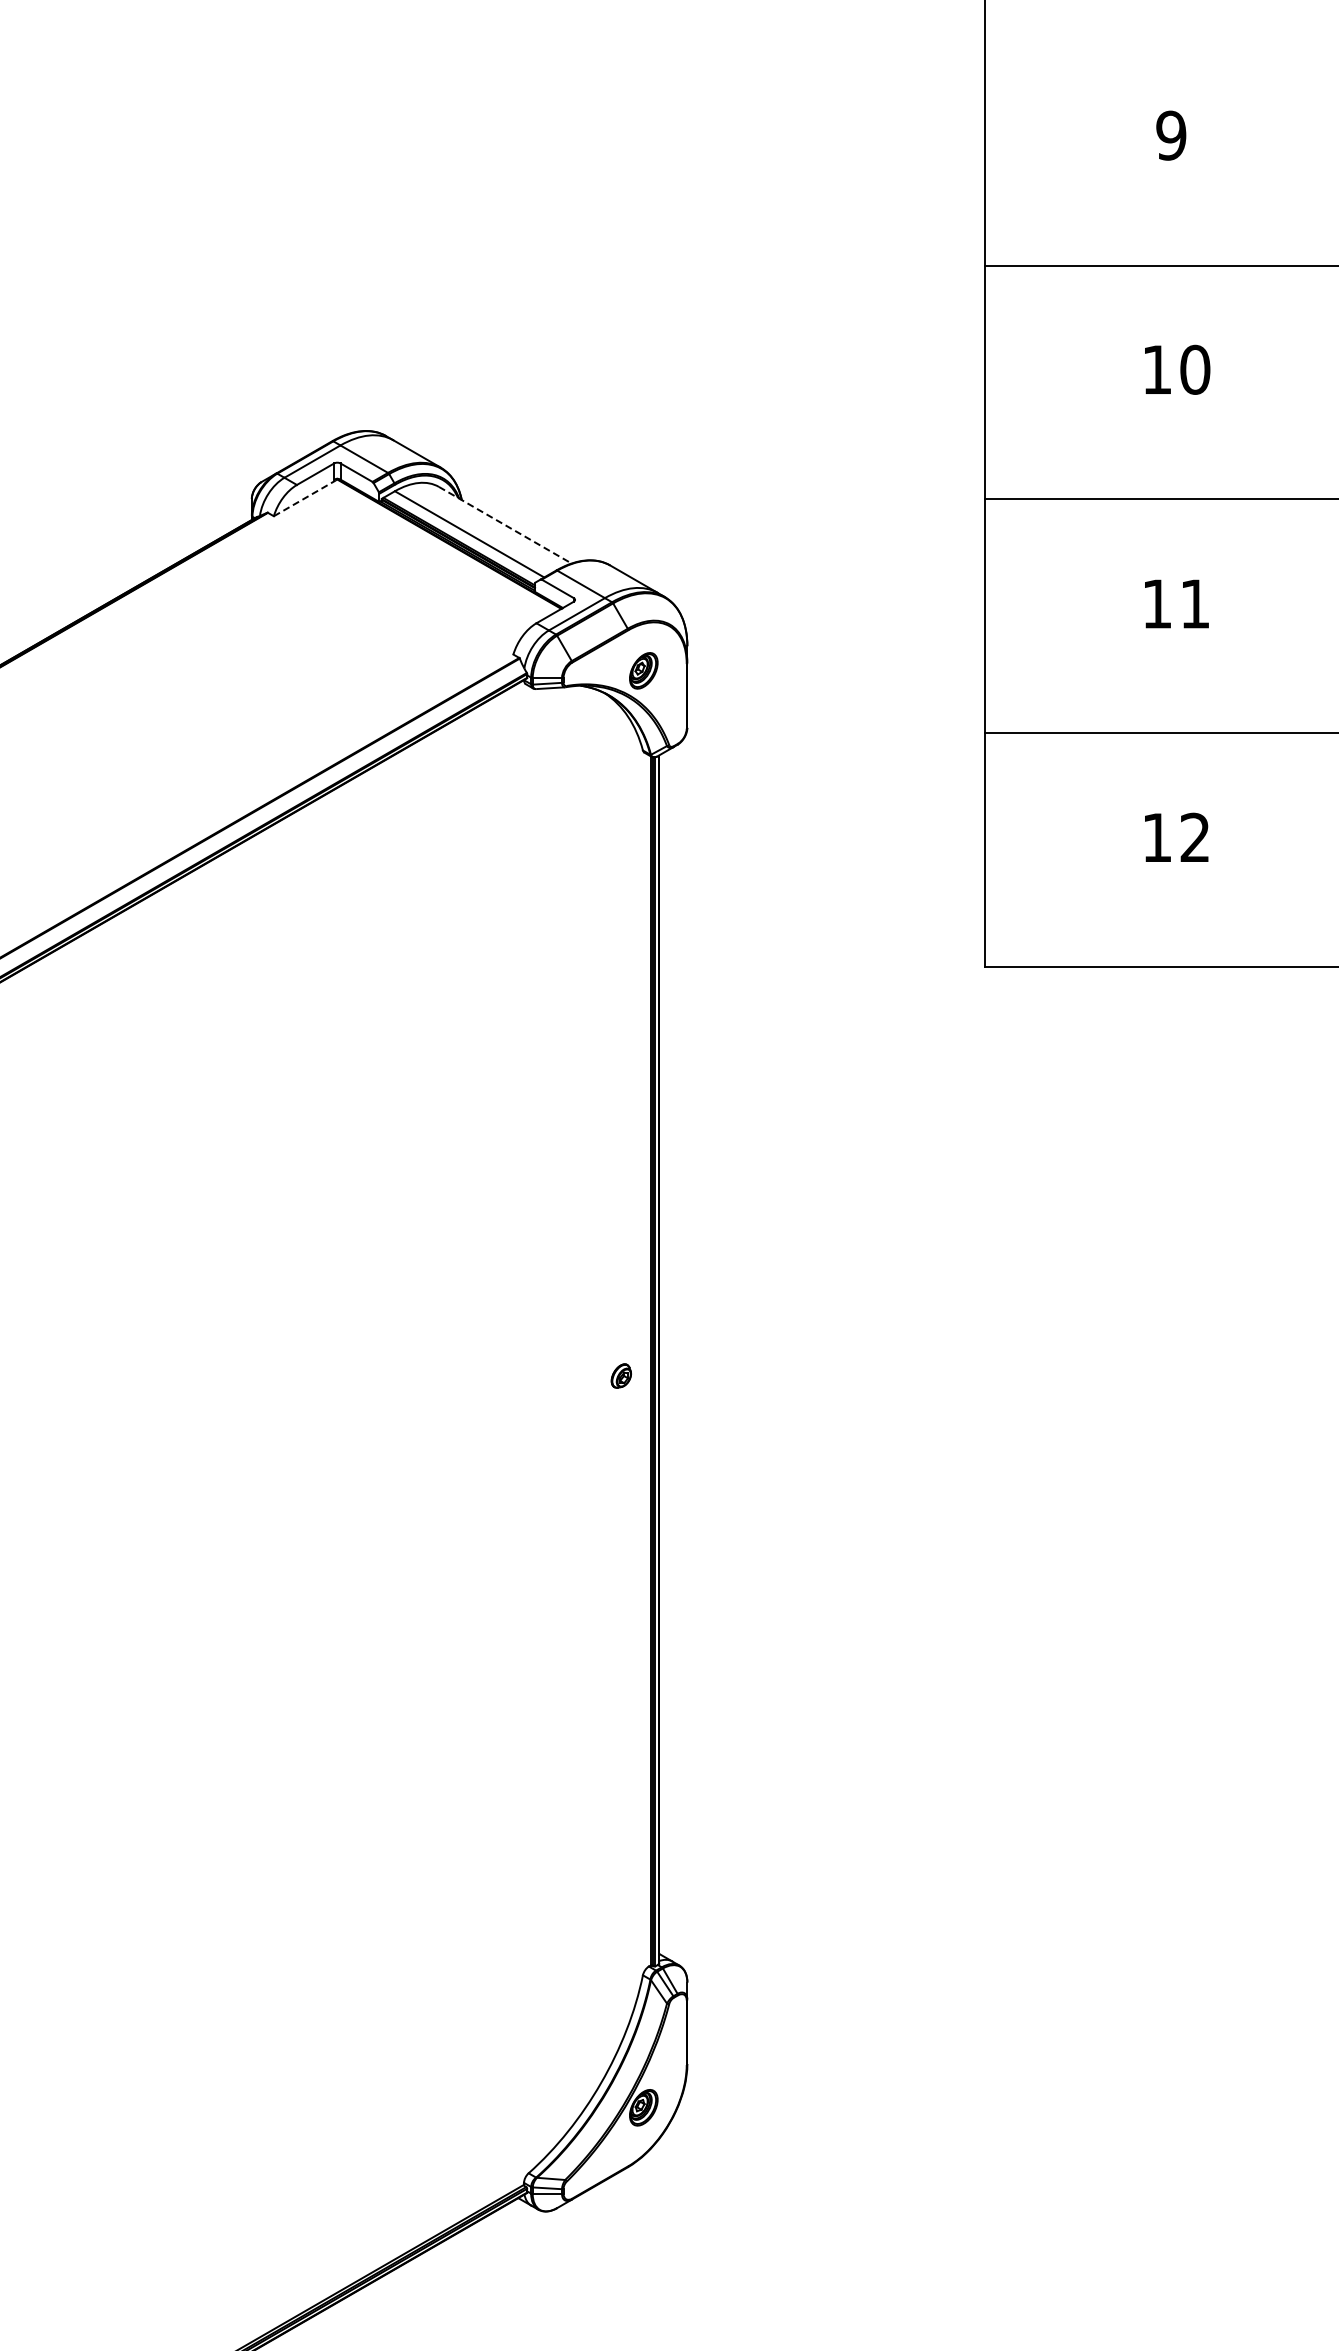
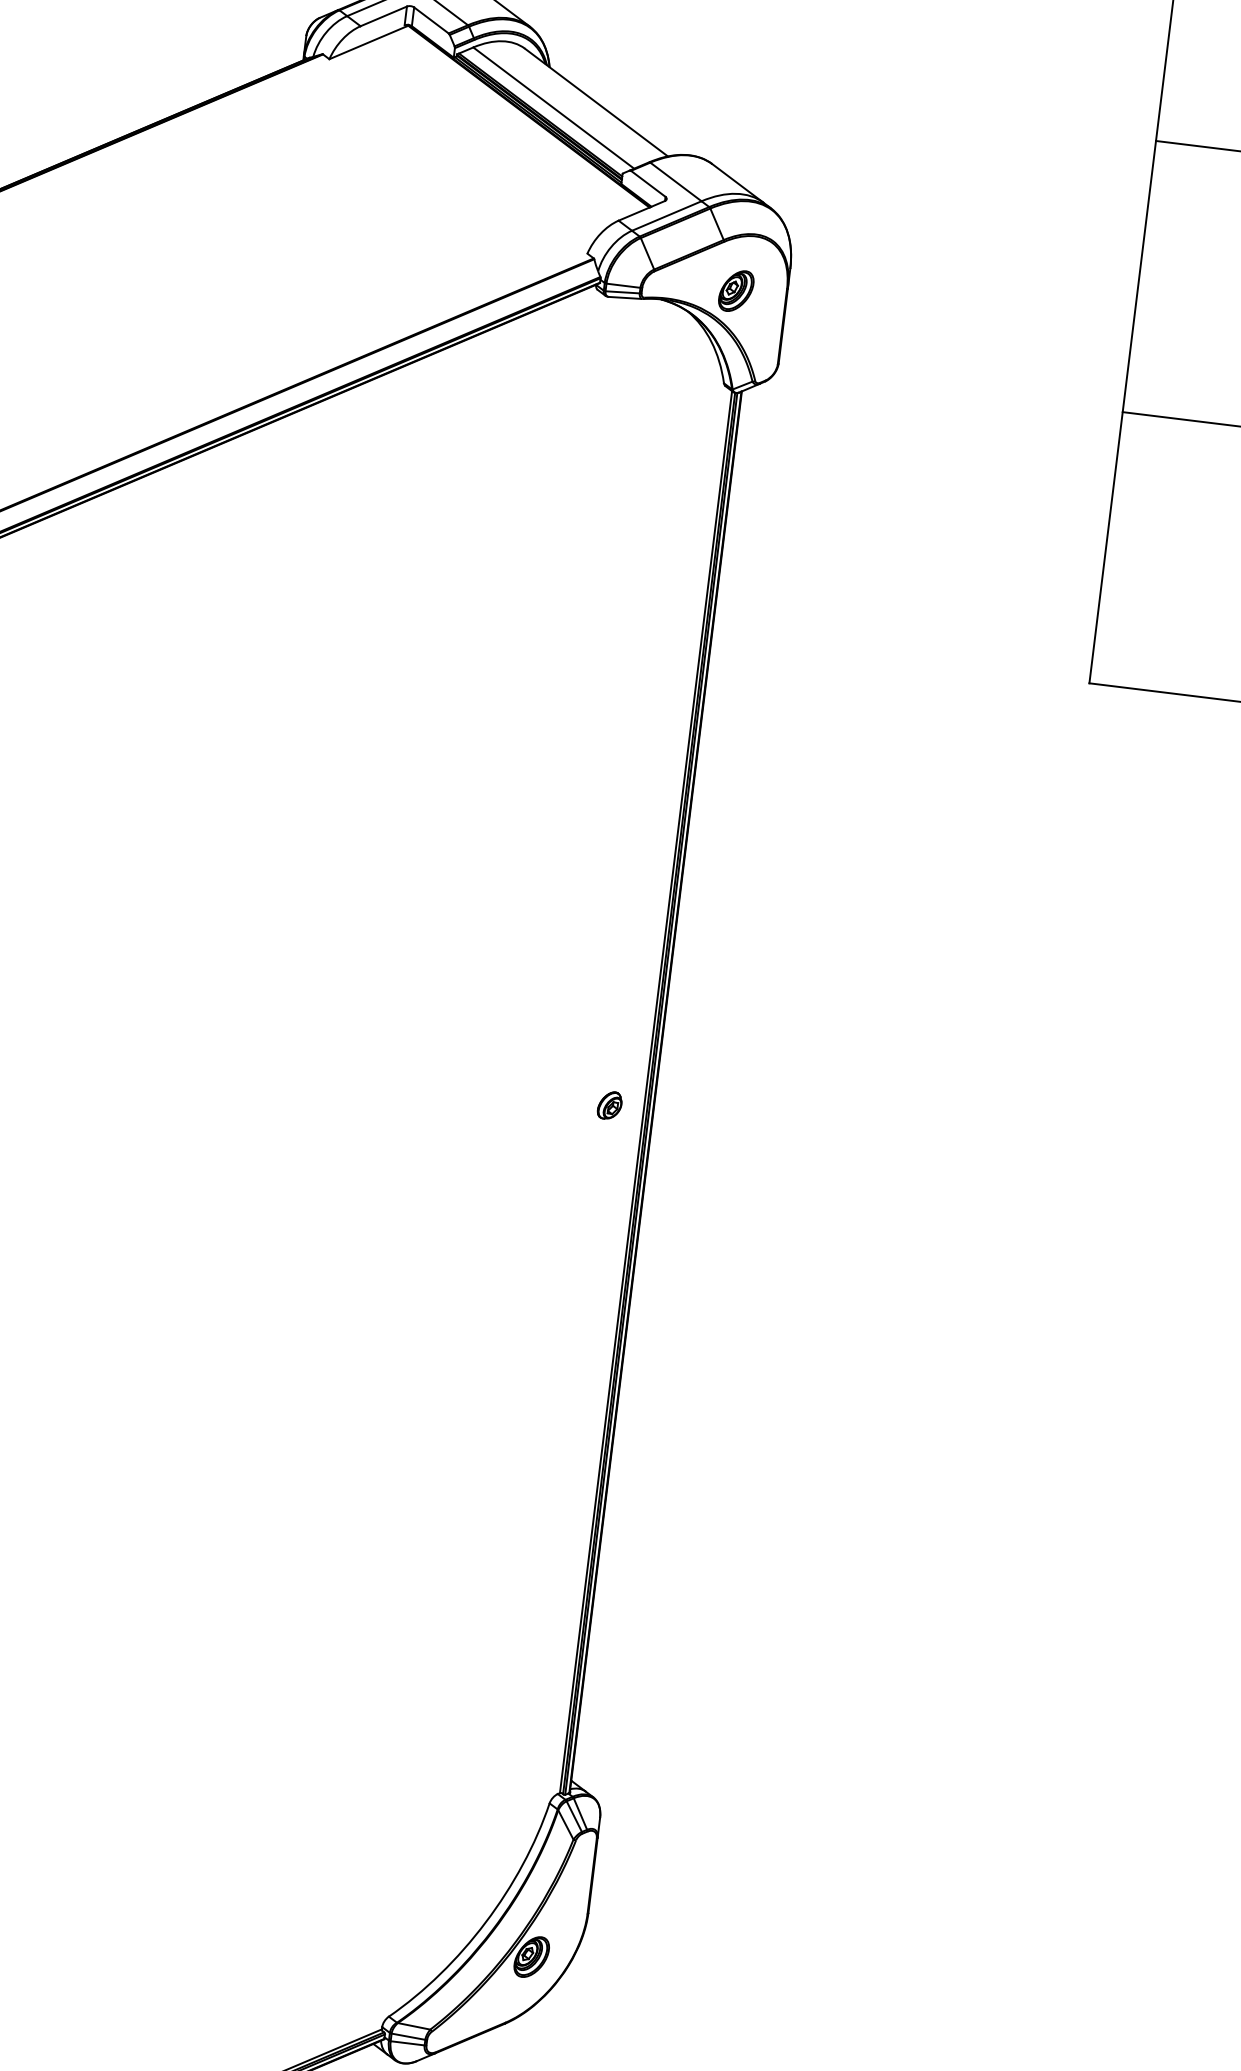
line: (304, 498) -> (367, 42), dashed -> solid
line: (505, 525) -> (596, 102), dashed -> solid

